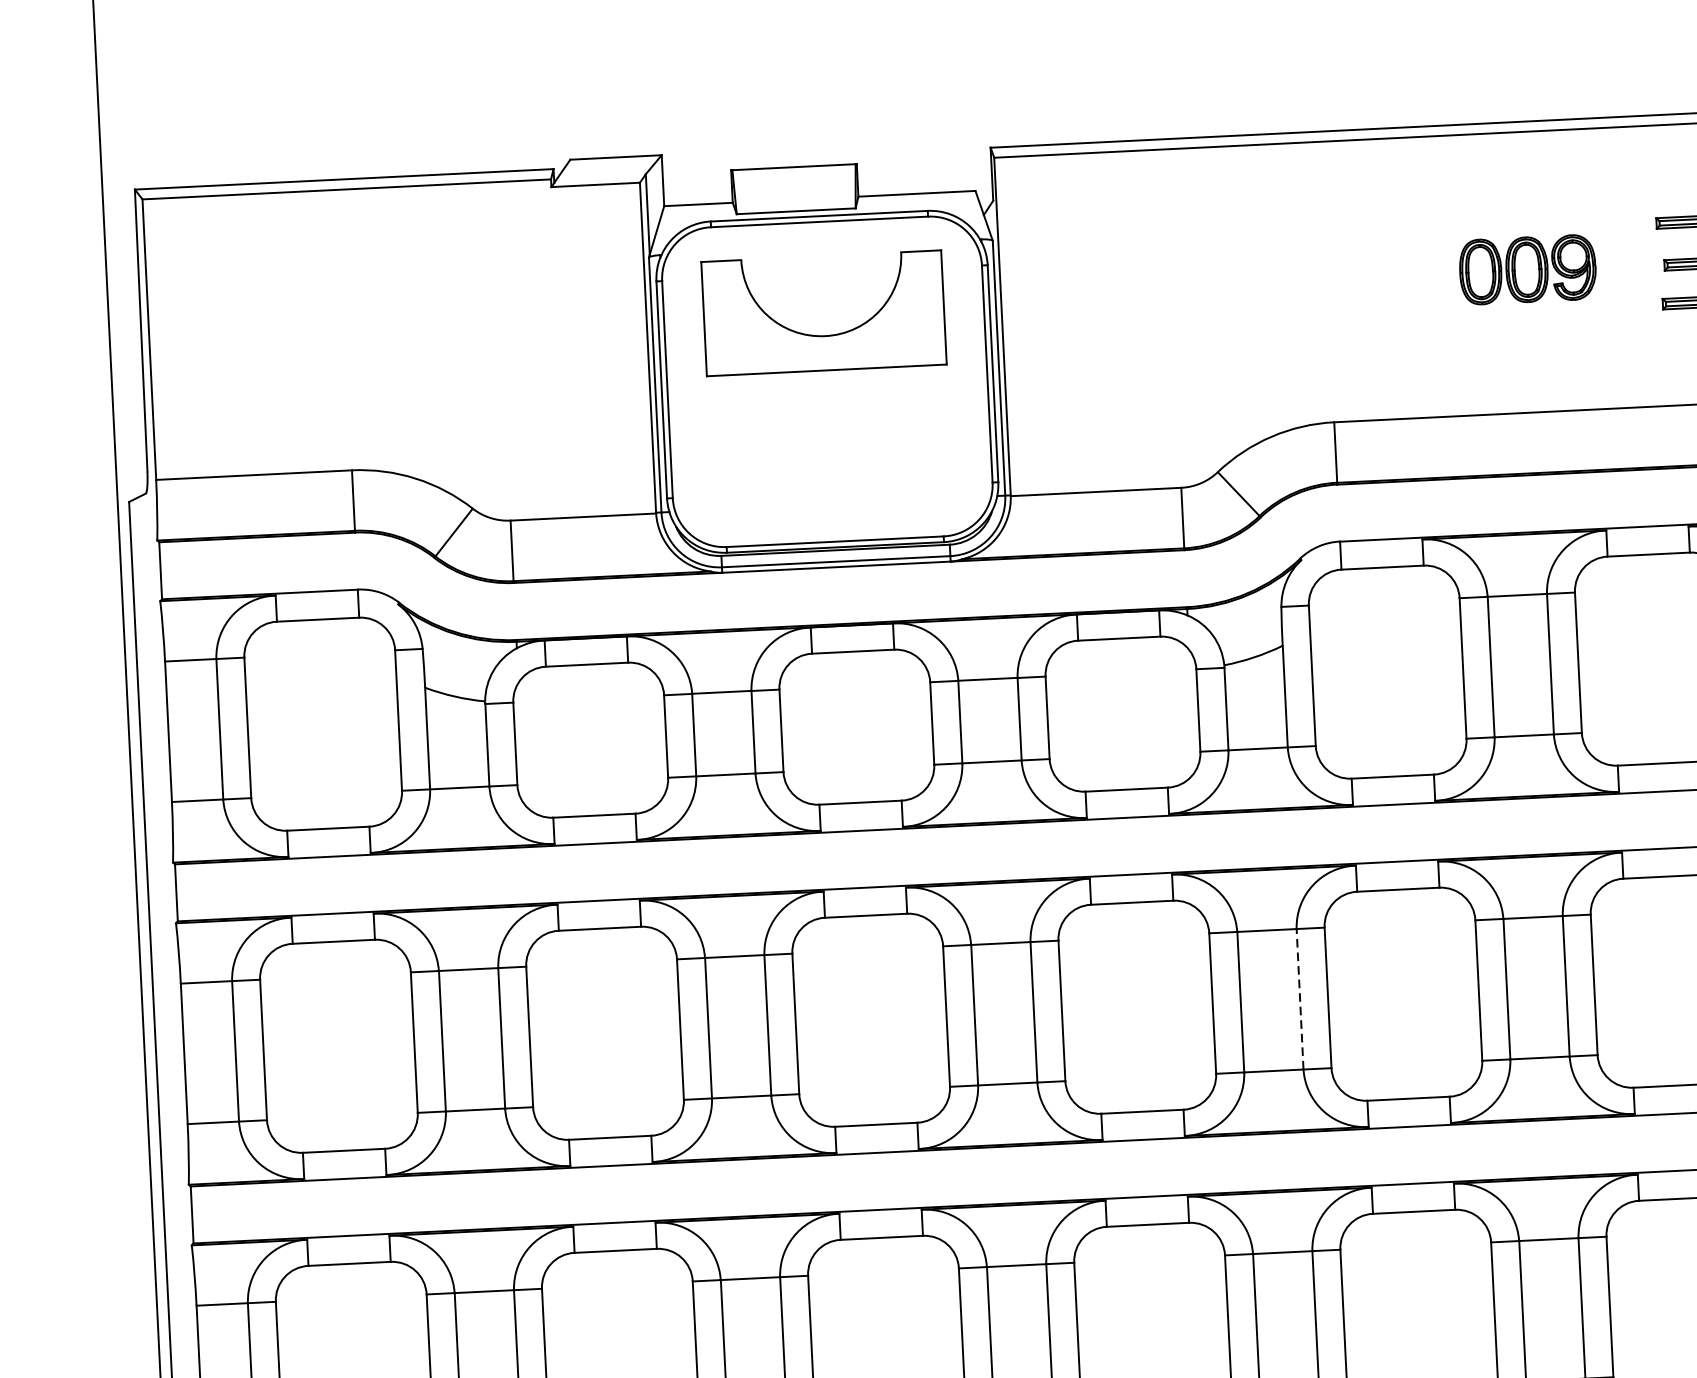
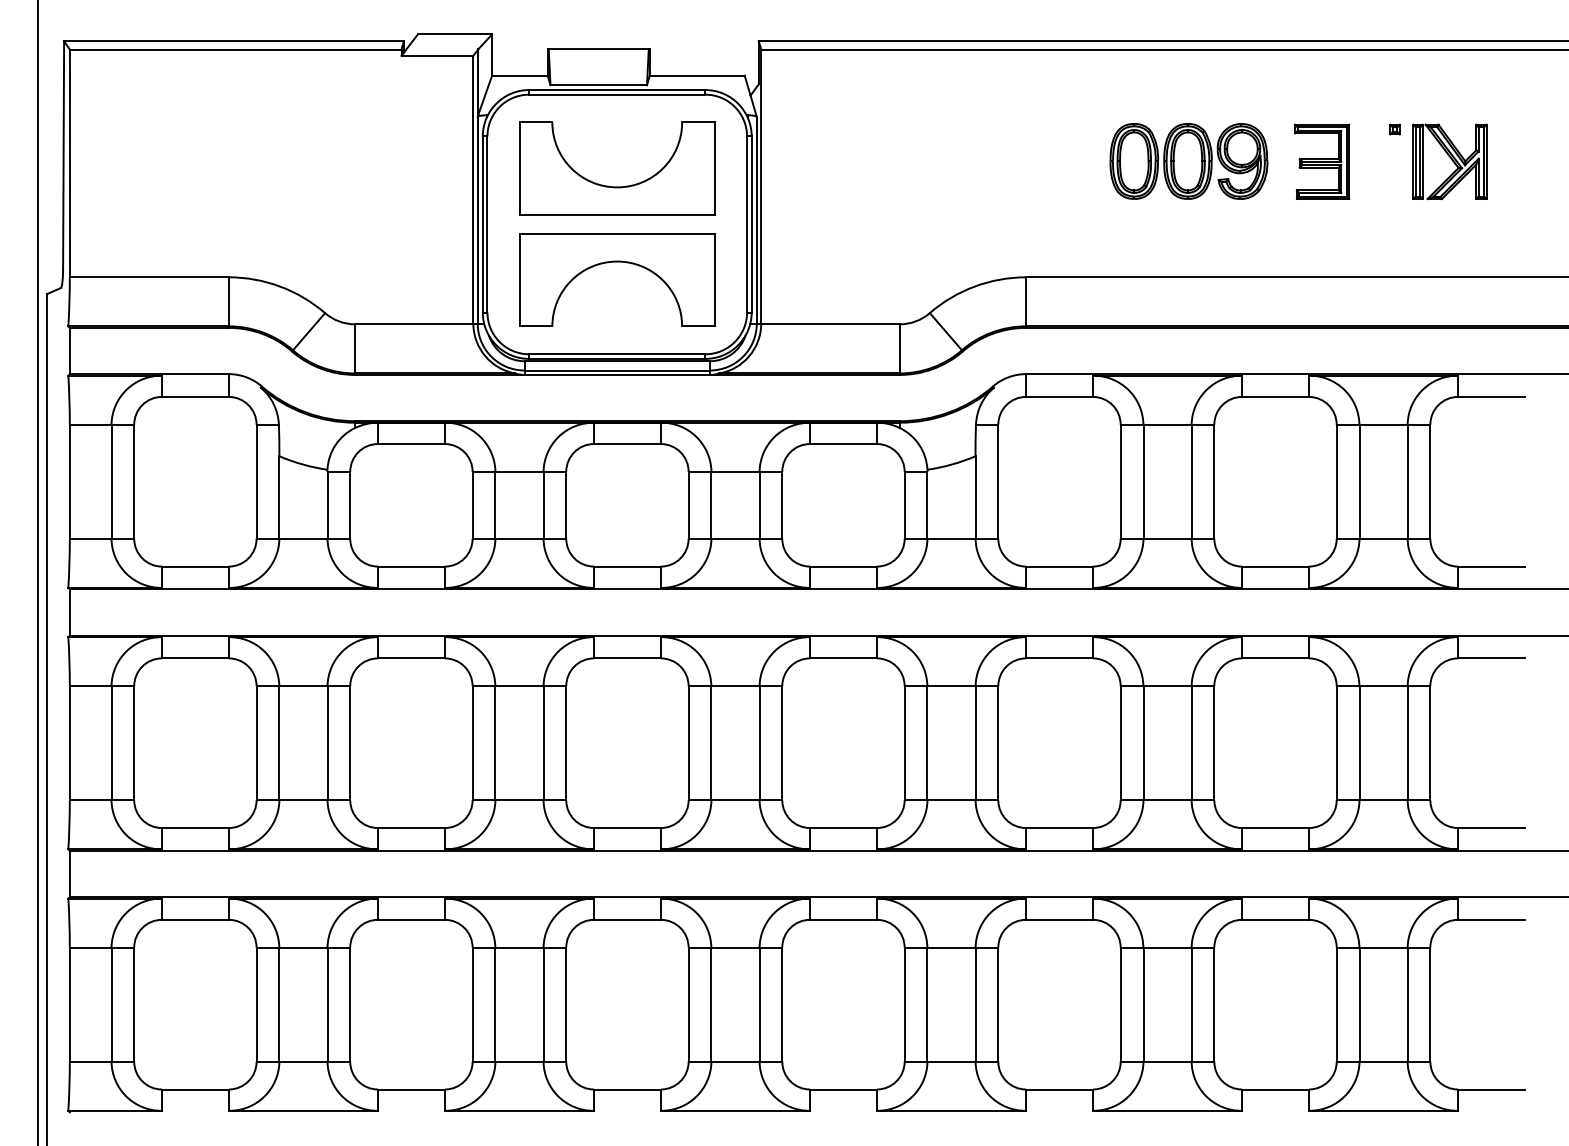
part: (1527, 269) -> (1188, 161), size x1.43
part: (829, 428) -> (617, 262), added
line: (1299, 998) -> (975, 742), dashed -> solid

